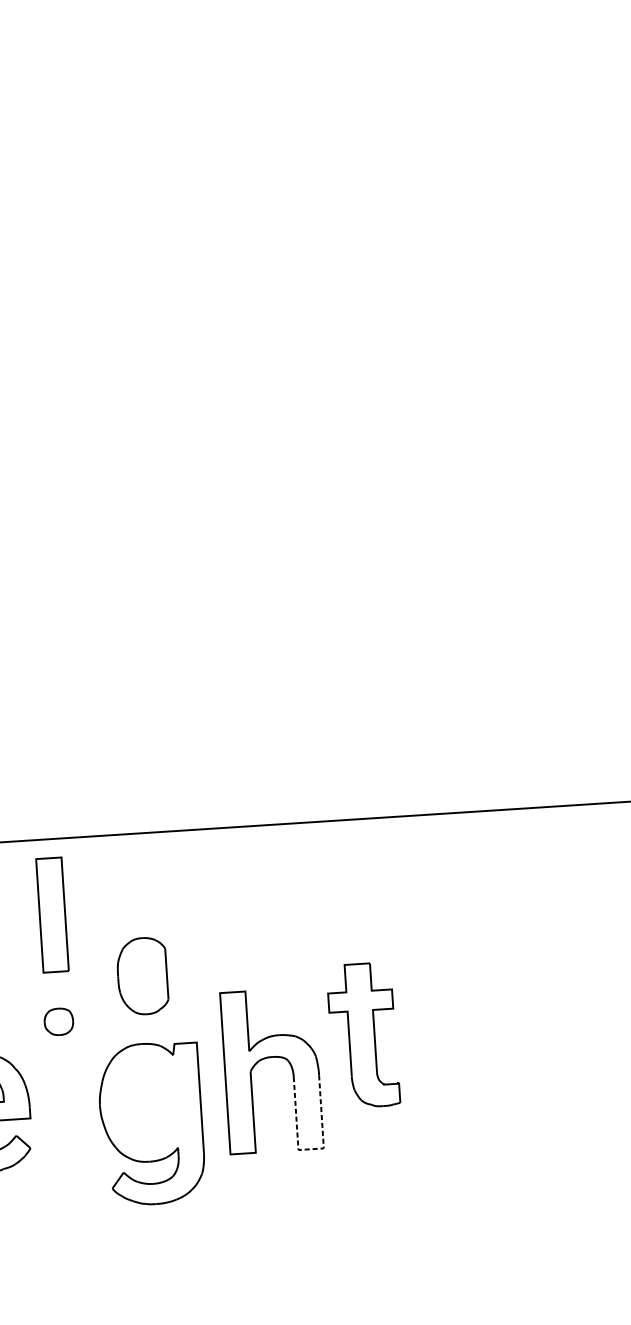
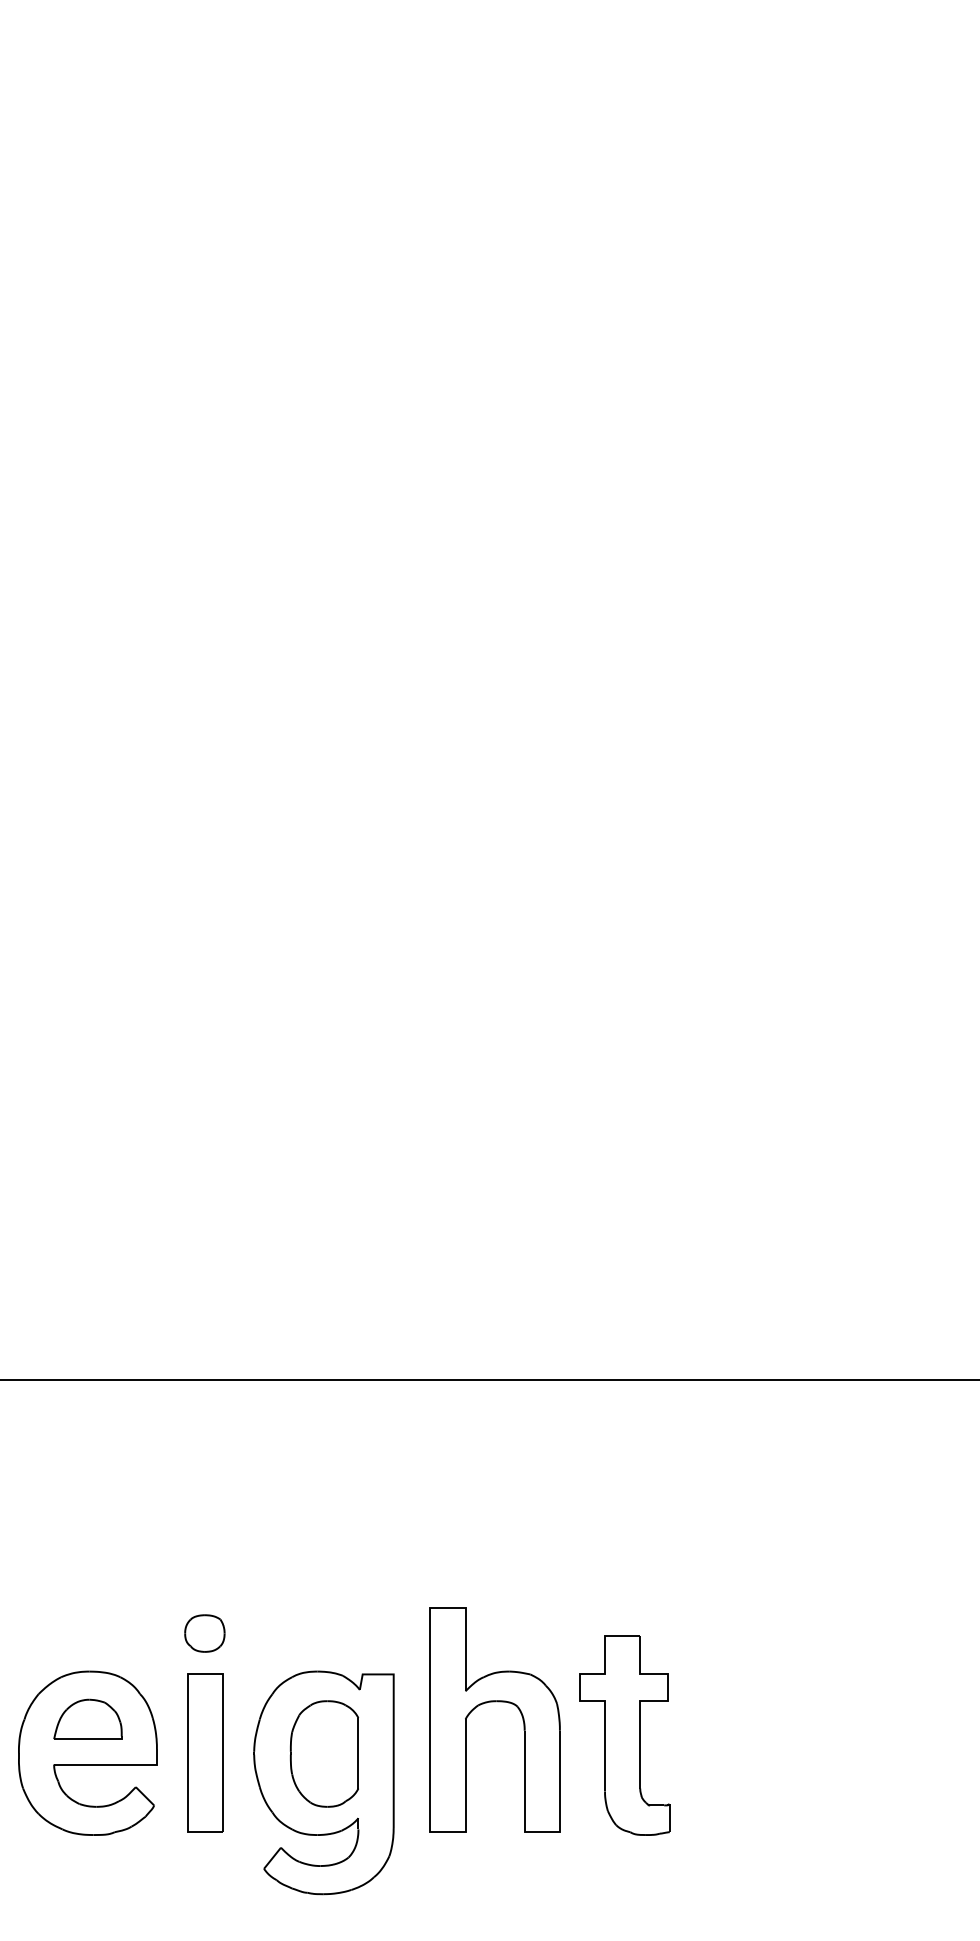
part: (52, 914) -> (205, 1752), moved
part: (142, 975) -> (324, 1753), moved
part: (363, 1035) -> (624, 1735), moved
line: (311, 1149) -> (542, 1832), dashed -> solid

